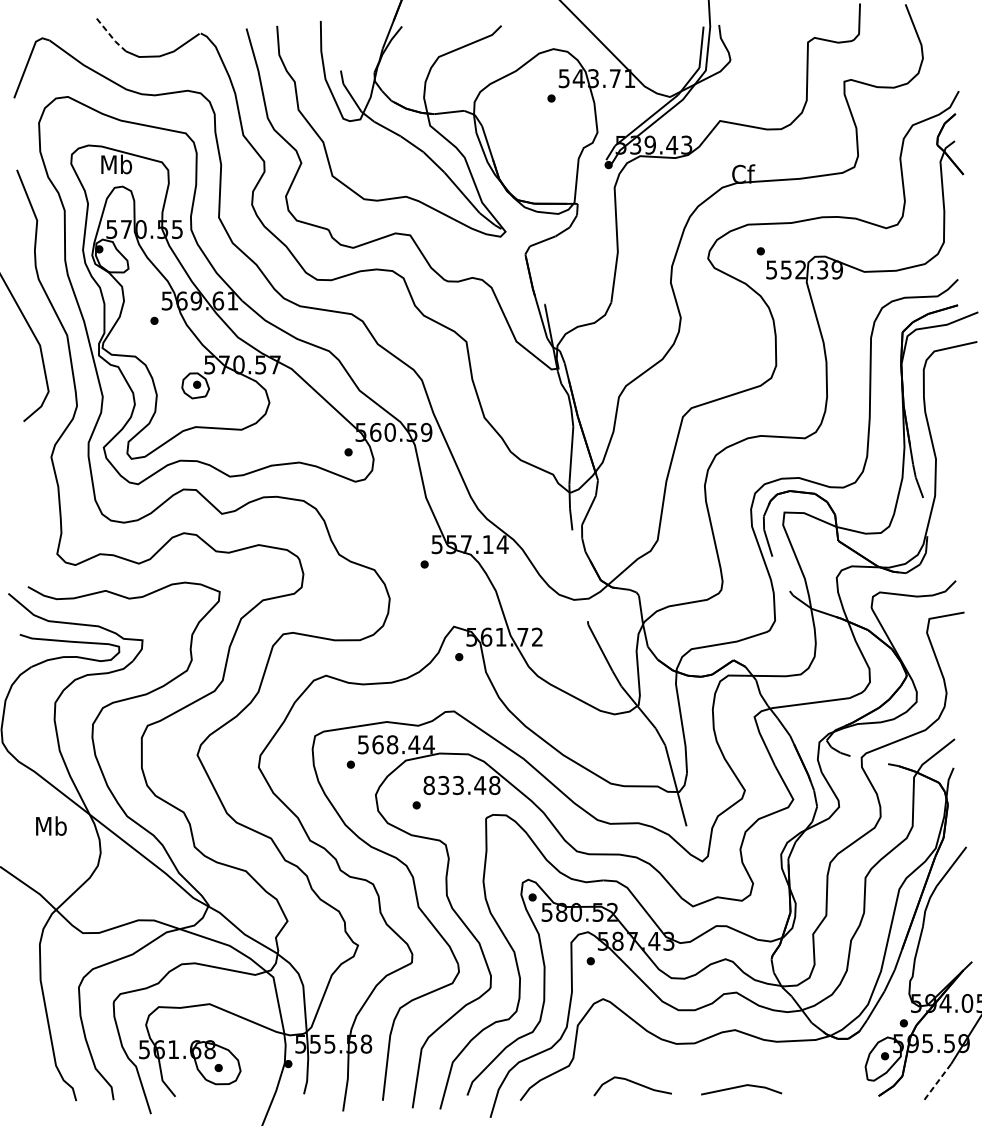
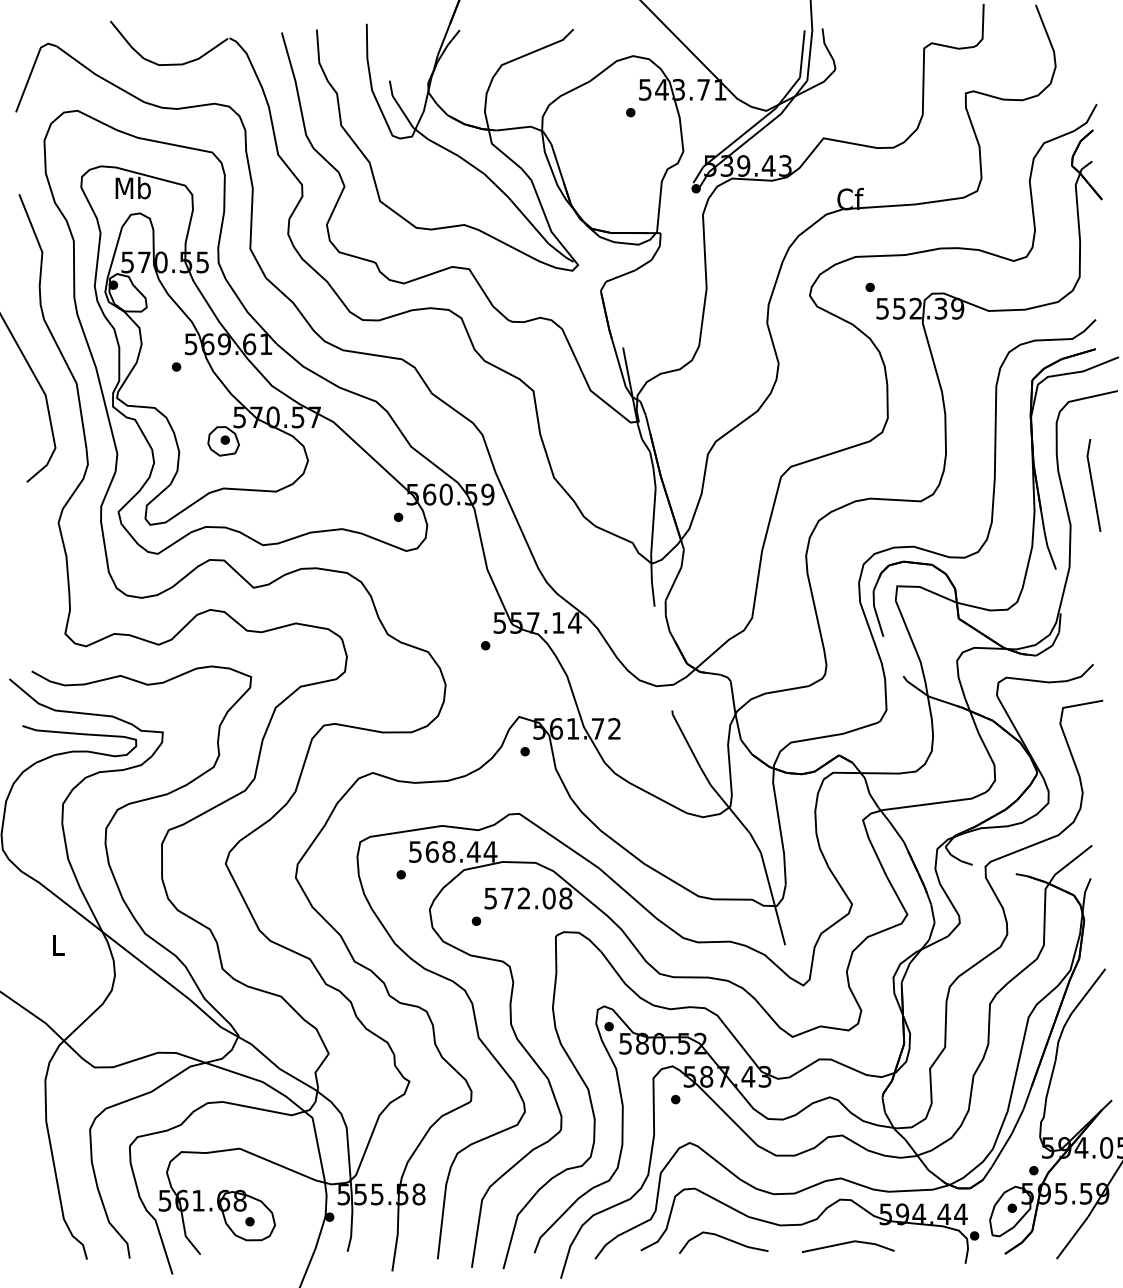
line: (110, 36) -> (126, 41), dashed -> solid
line: (956, 424) -> (1093, 485), added
text: (455, 785) -> (520, 898), 833.48 -> 572.08
text: (51, 825) -> (58, 944), Mb -> L
part: (707, 1071) -> (809, 1225), added
line: (937, 1082) -> (1072, 1238), dashed -> solid

